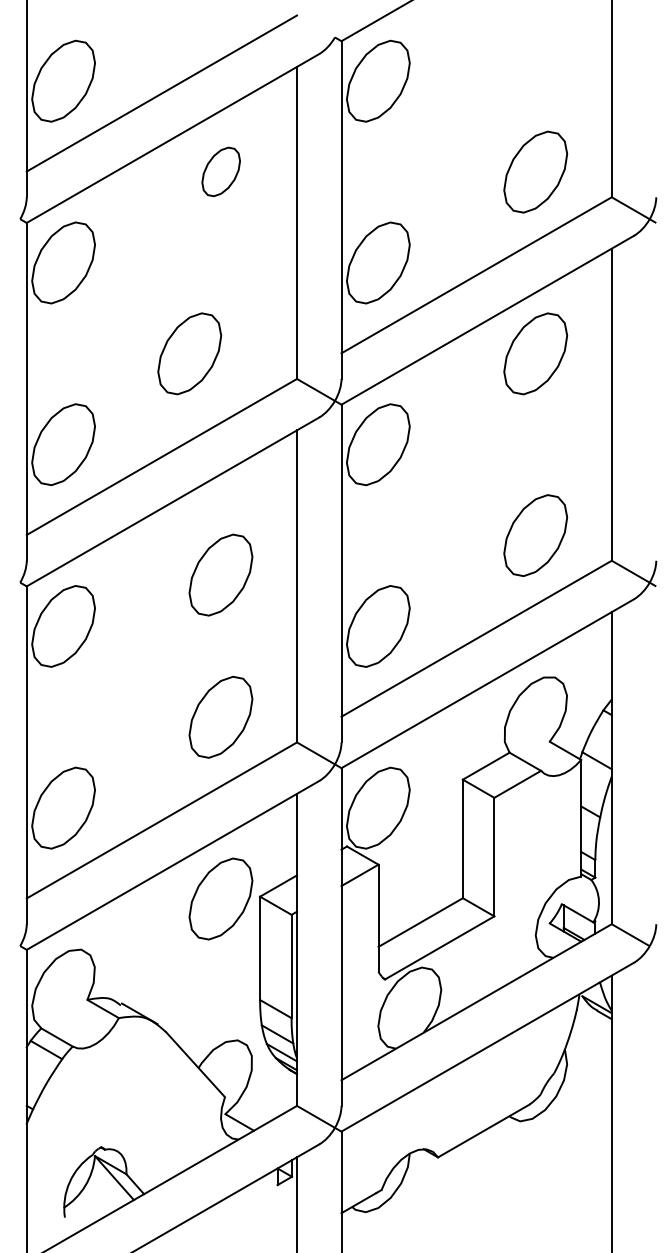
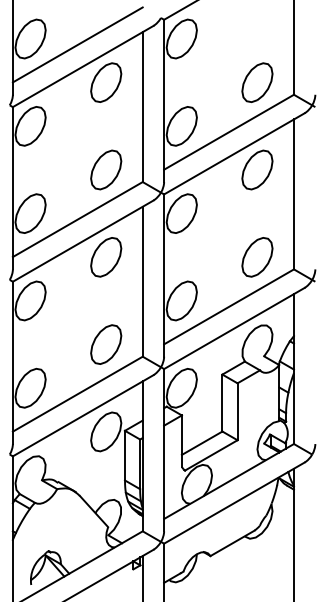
part: (221, 171) -> (106, 82), size x1.67
part: (190, 352) -> (106, 169), moved
part: (221, 575) -> (106, 257), moved

